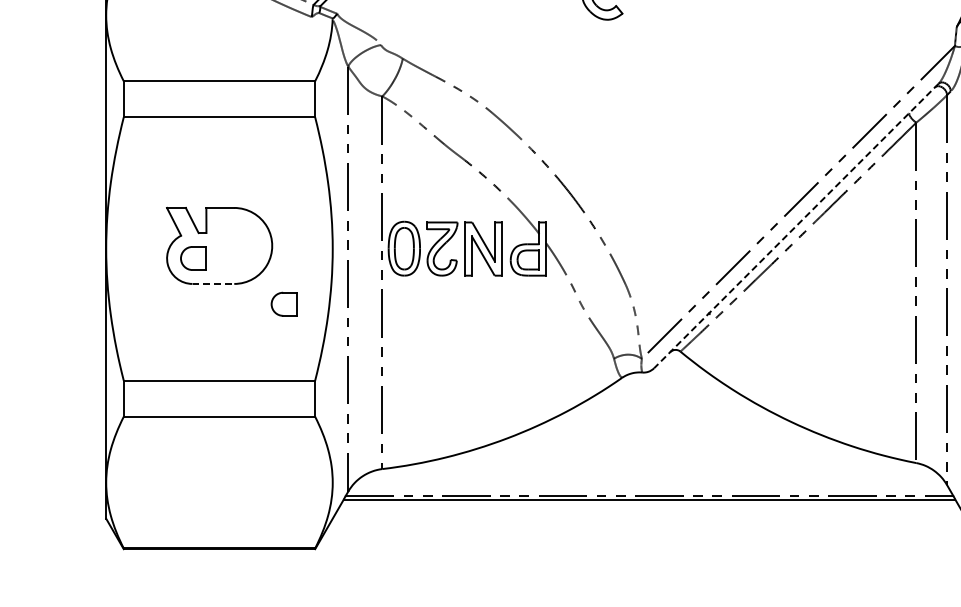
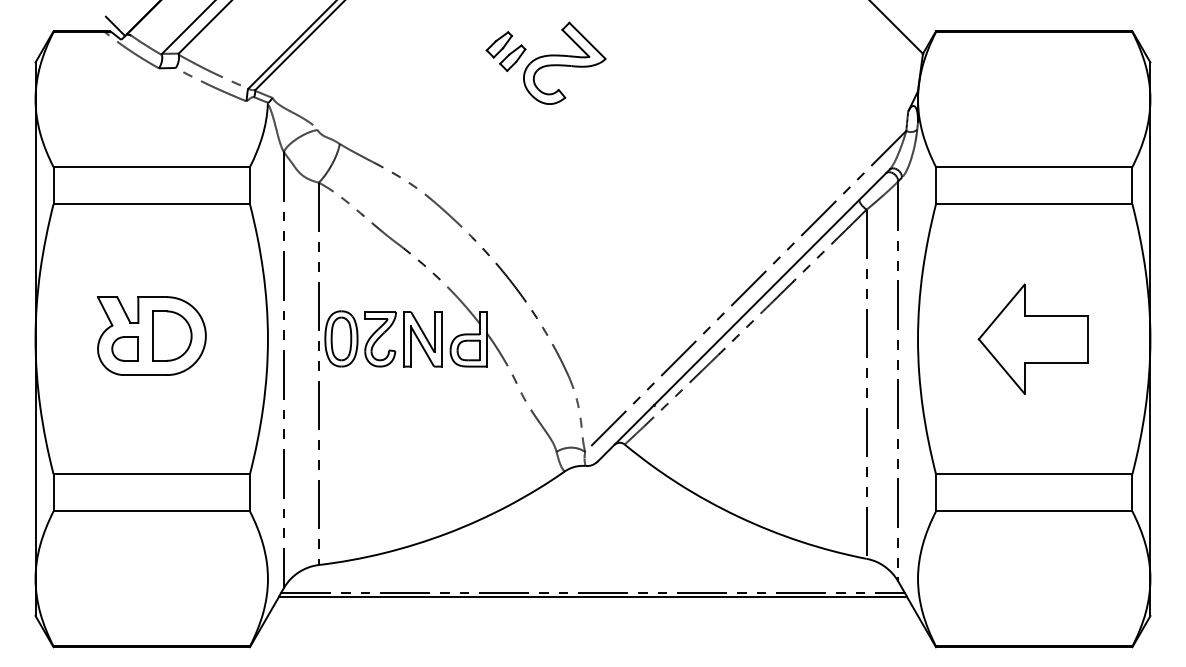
line: (796, 225) -> (743, 315), dashed -> solid
part: (239, 245) -> (172, 335), added
line: (214, 284) -> (146, 375), dashed -> solid
part: (283, 303) -> (217, 395), removed

